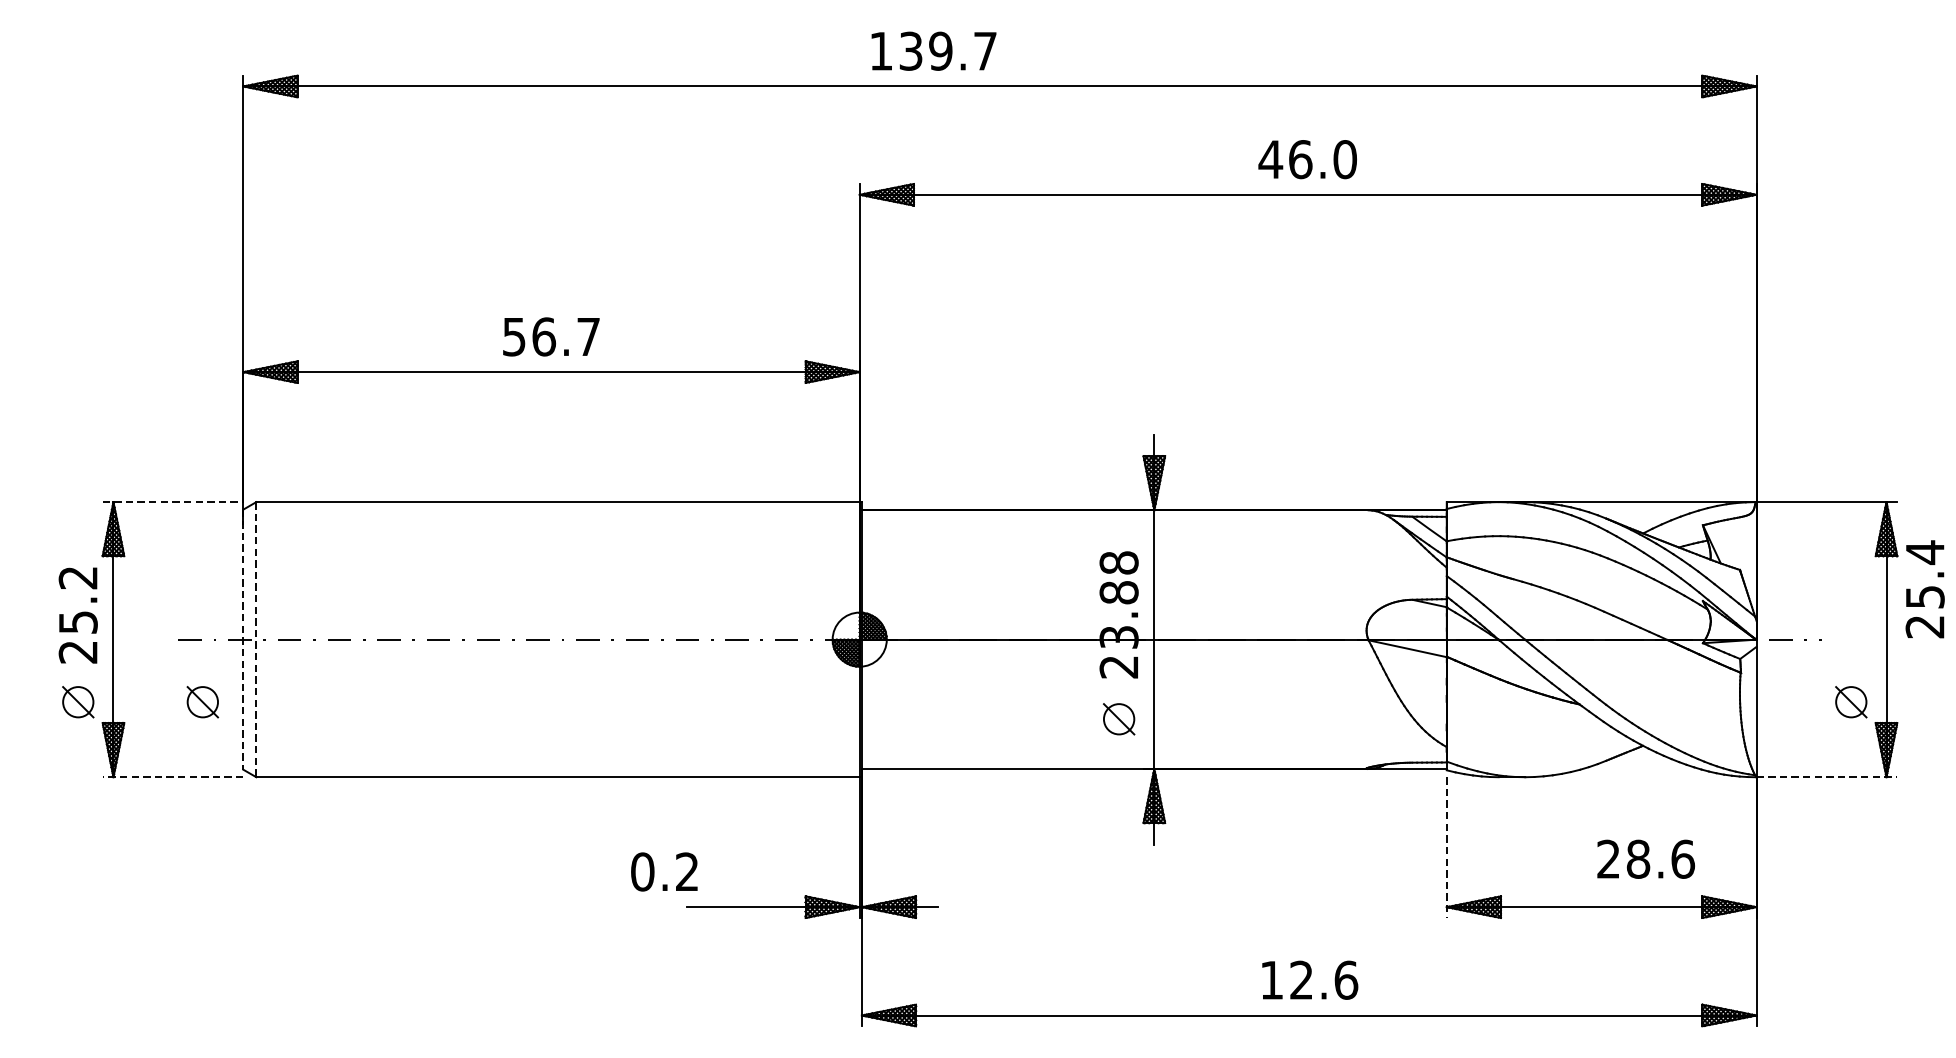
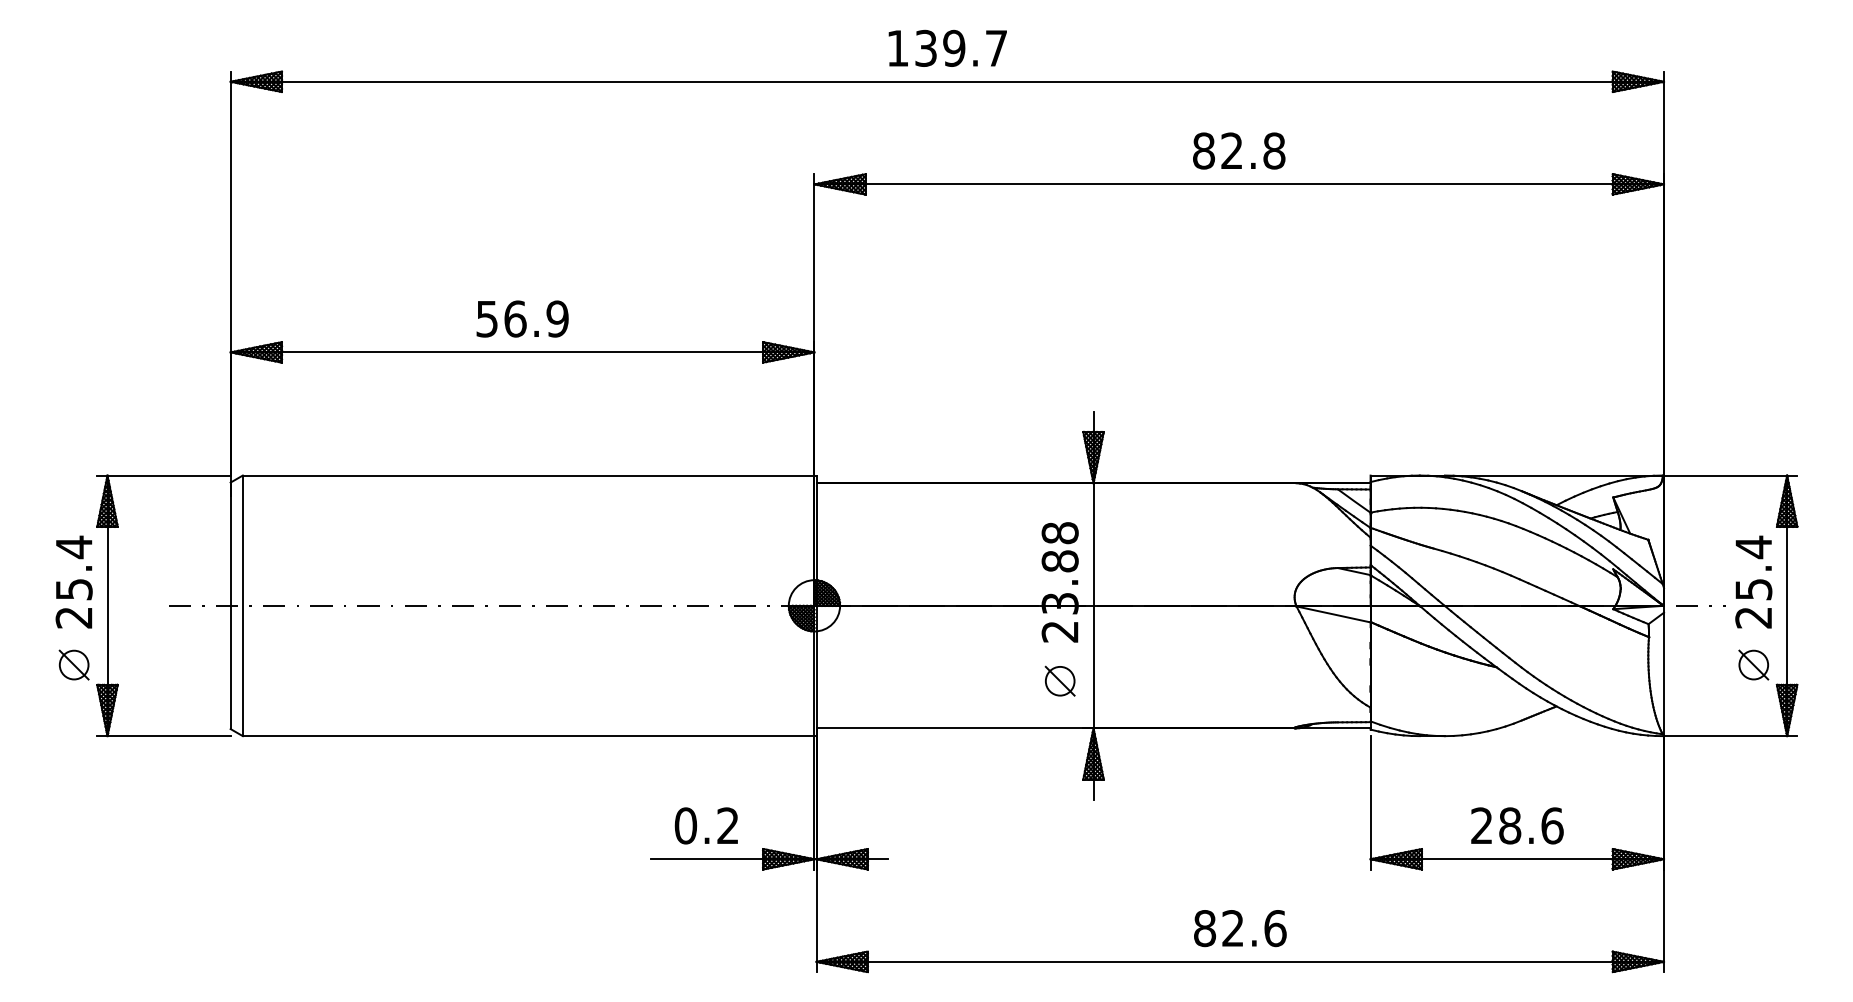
text: (933, 50) -> (947, 47), moved
text: (1307, 159) -> (1238, 150), 46.0 -> 82.8
text: (588, 336) -> (557, 318), 56.7 -> 56.9
line: (172, 502) -> (163, 475), dashed -> solid
text: (77, 578) -> (73, 547), 25.2 -> 25.4
text: (1924, 588) -> (1753, 581), moved
line: (243, 640) -> (230, 606), dashed -> solid
line: (255, 640) -> (242, 606), dashed -> solid
part: (202, 701) -> (191, 664), removed
line: (172, 777) -> (163, 736), dashed -> solid
line: (1826, 777) -> (1730, 736), dashed -> solid
line: (1446, 847) -> (1370, 802), dashed -> solid
text: (1646, 858) -> (1517, 825), moved
text: (663, 871) -> (705, 825), moved
text: (1272, 980) -> (1205, 928), 12.6 -> 82.6

